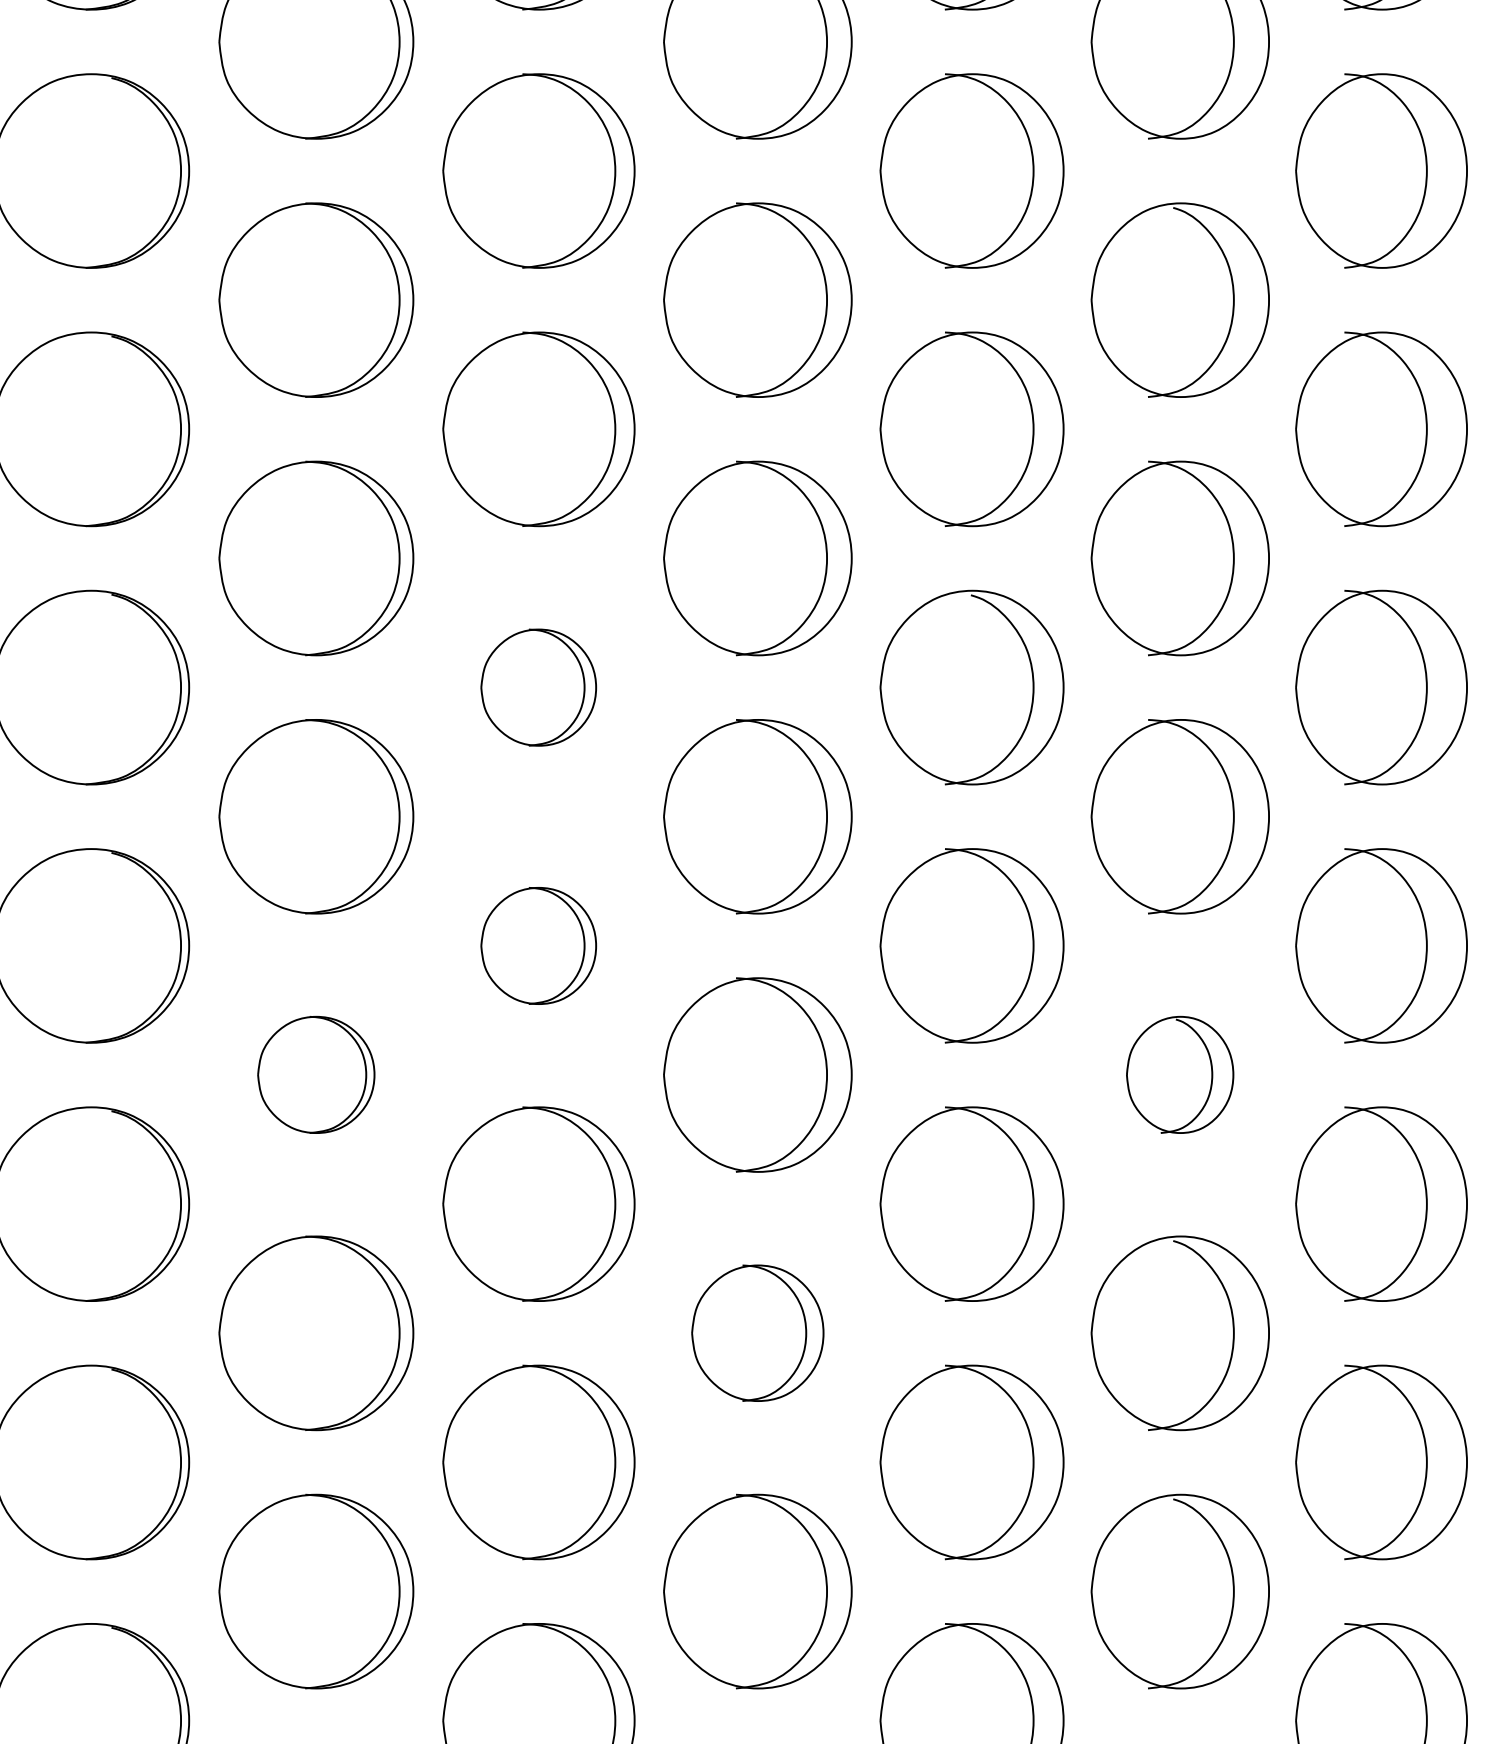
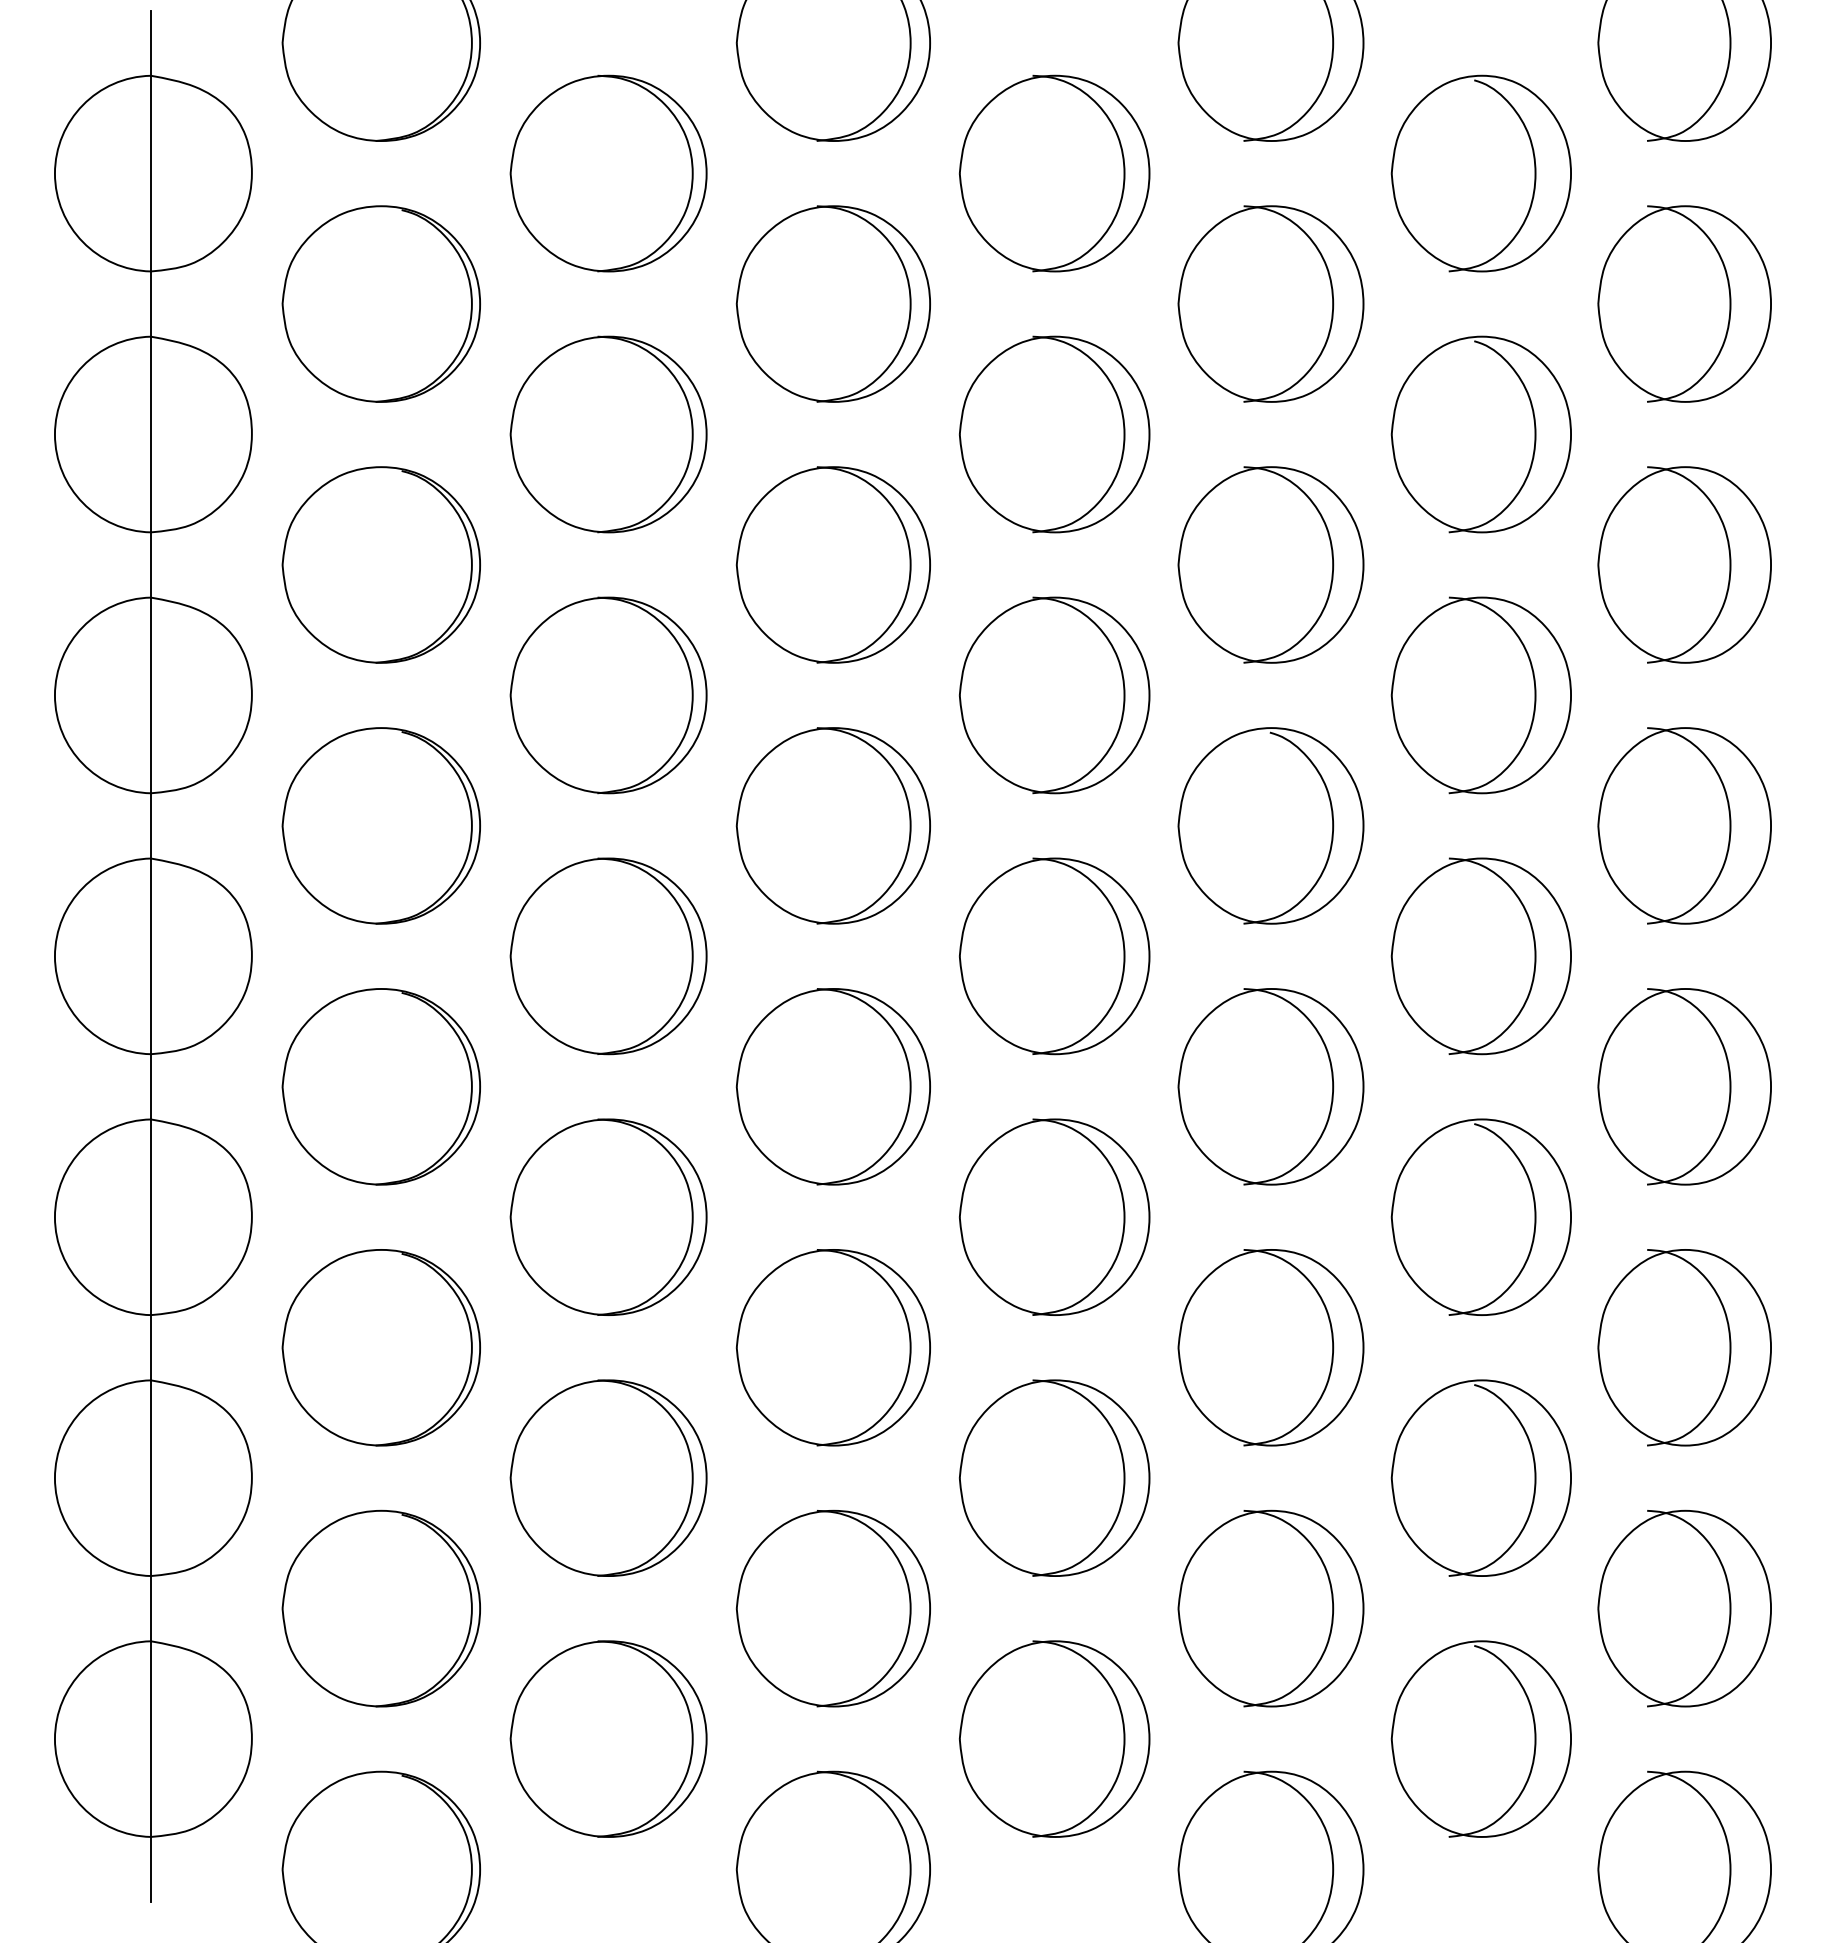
part: (537, 687) -> (832, 825), size x1.67
part: (537, 945) -> (832, 1086), size x1.67
part: (316, 1074) -> (608, 1216), size x1.67
part: (1179, 1074) -> (1480, 1216), size x1.67
part: (757, 1332) -> (1054, 1477), size x1.43

